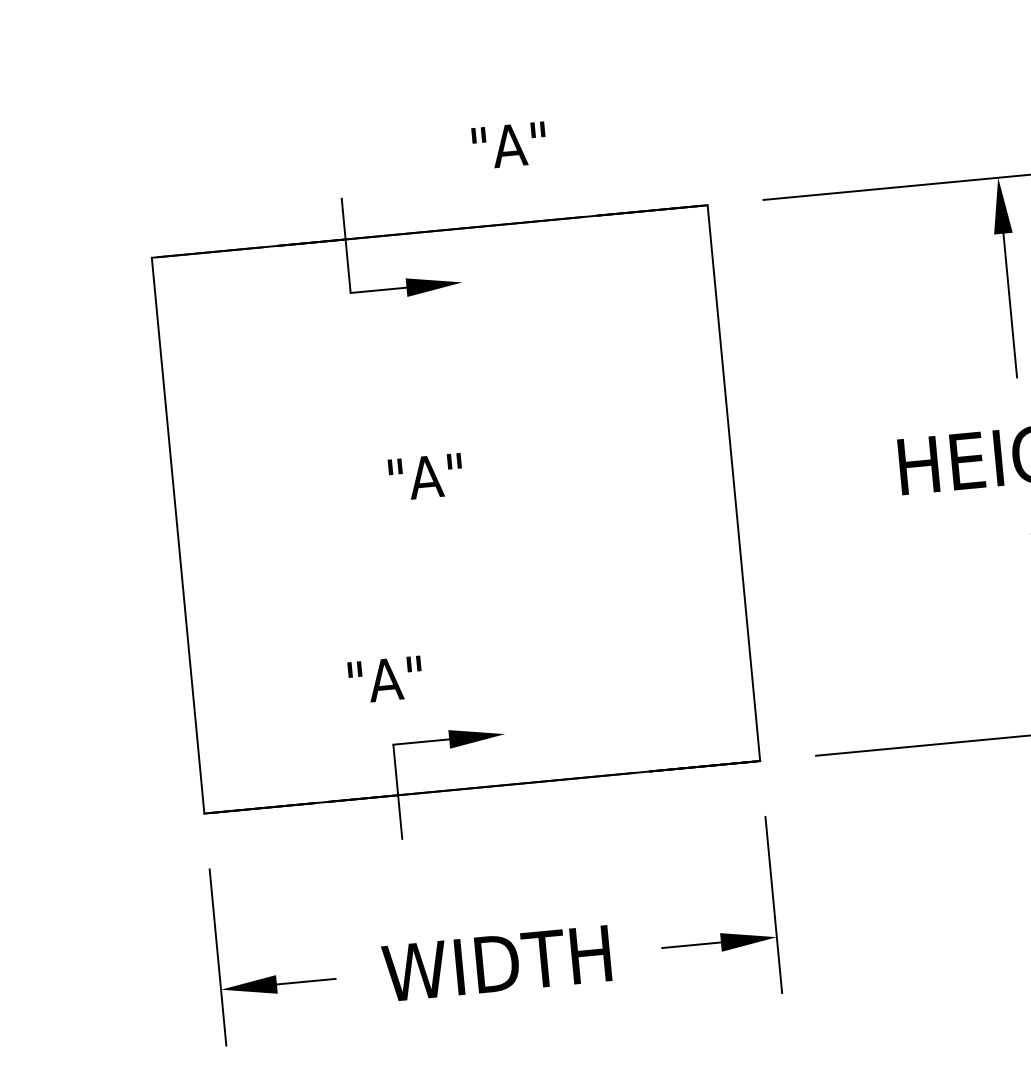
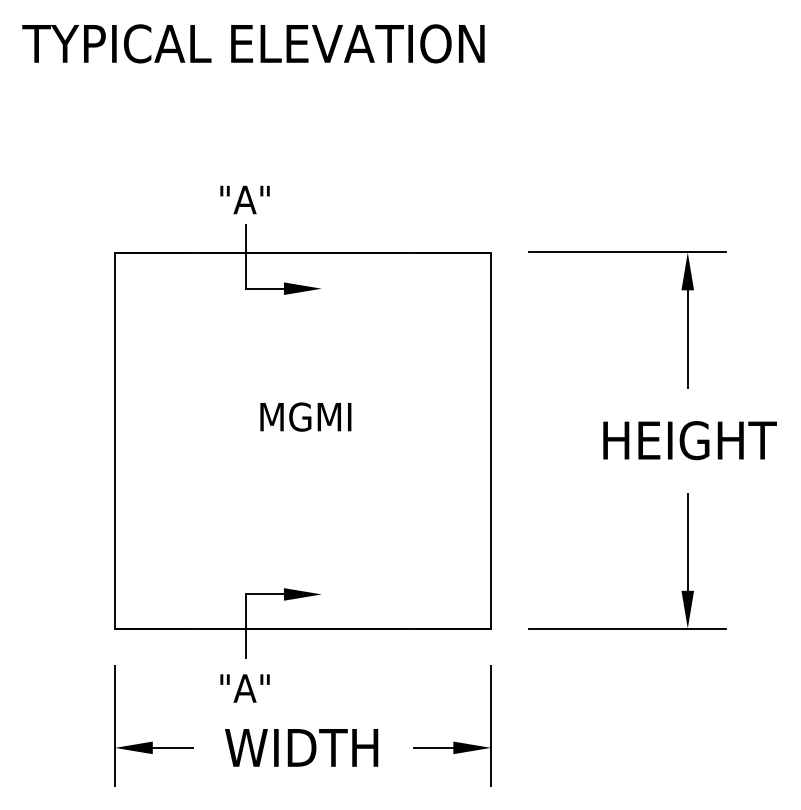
text: (508, 145) -> (244, 199), moved
text: (456, 473) -> (305, 416), "A" -> MGMI
text: (384, 679) -> (244, 688), moved

